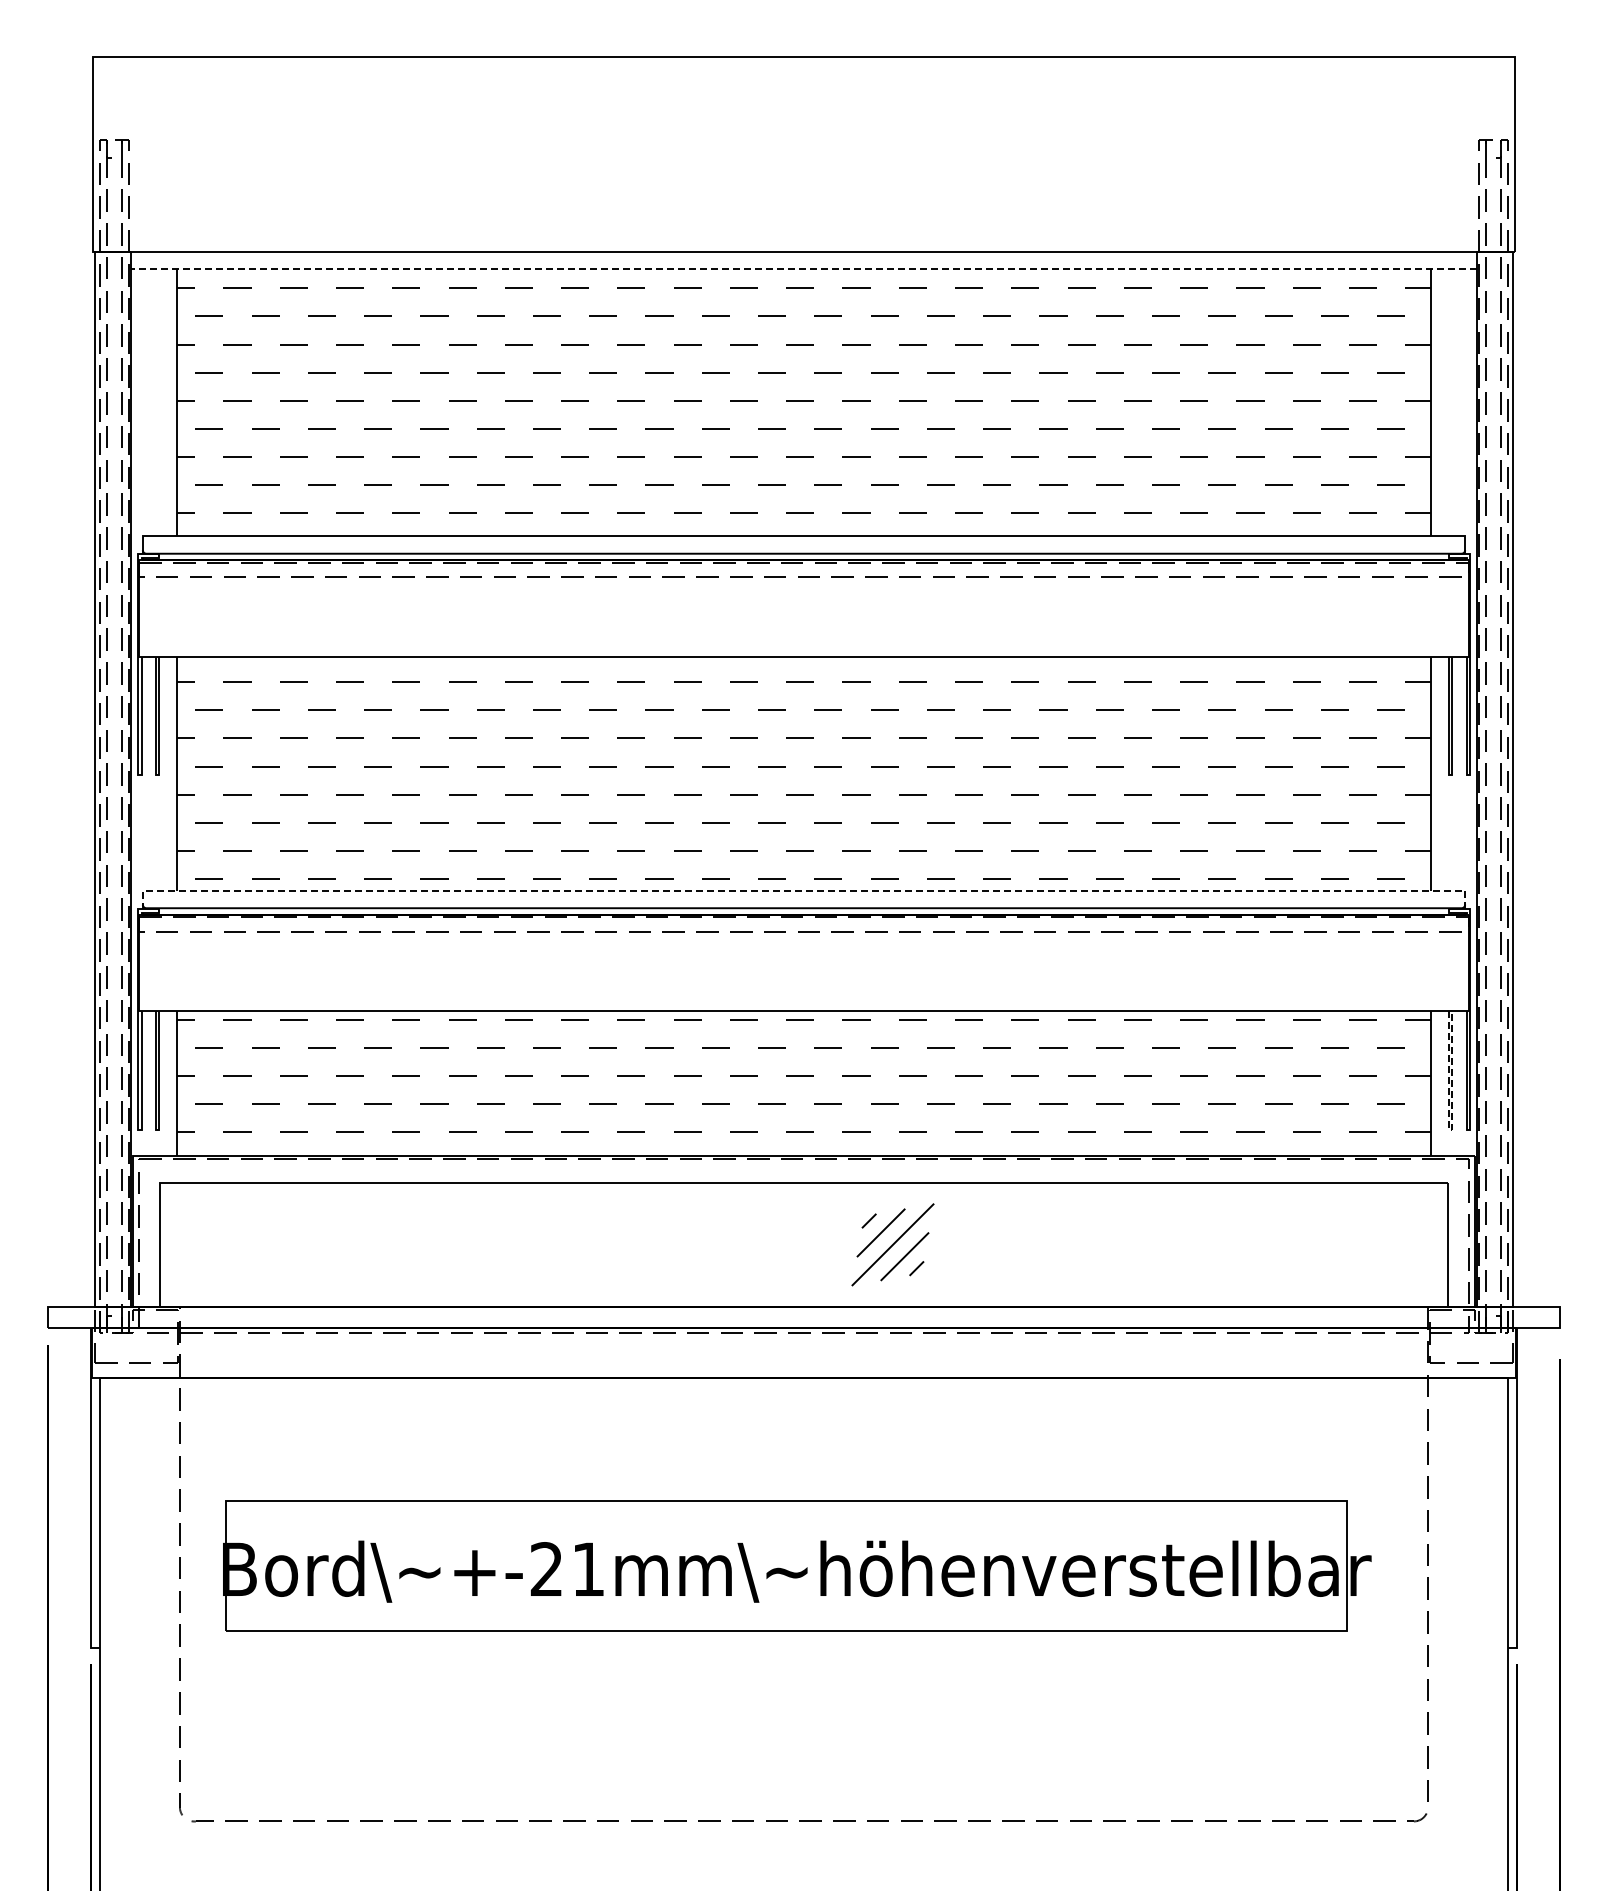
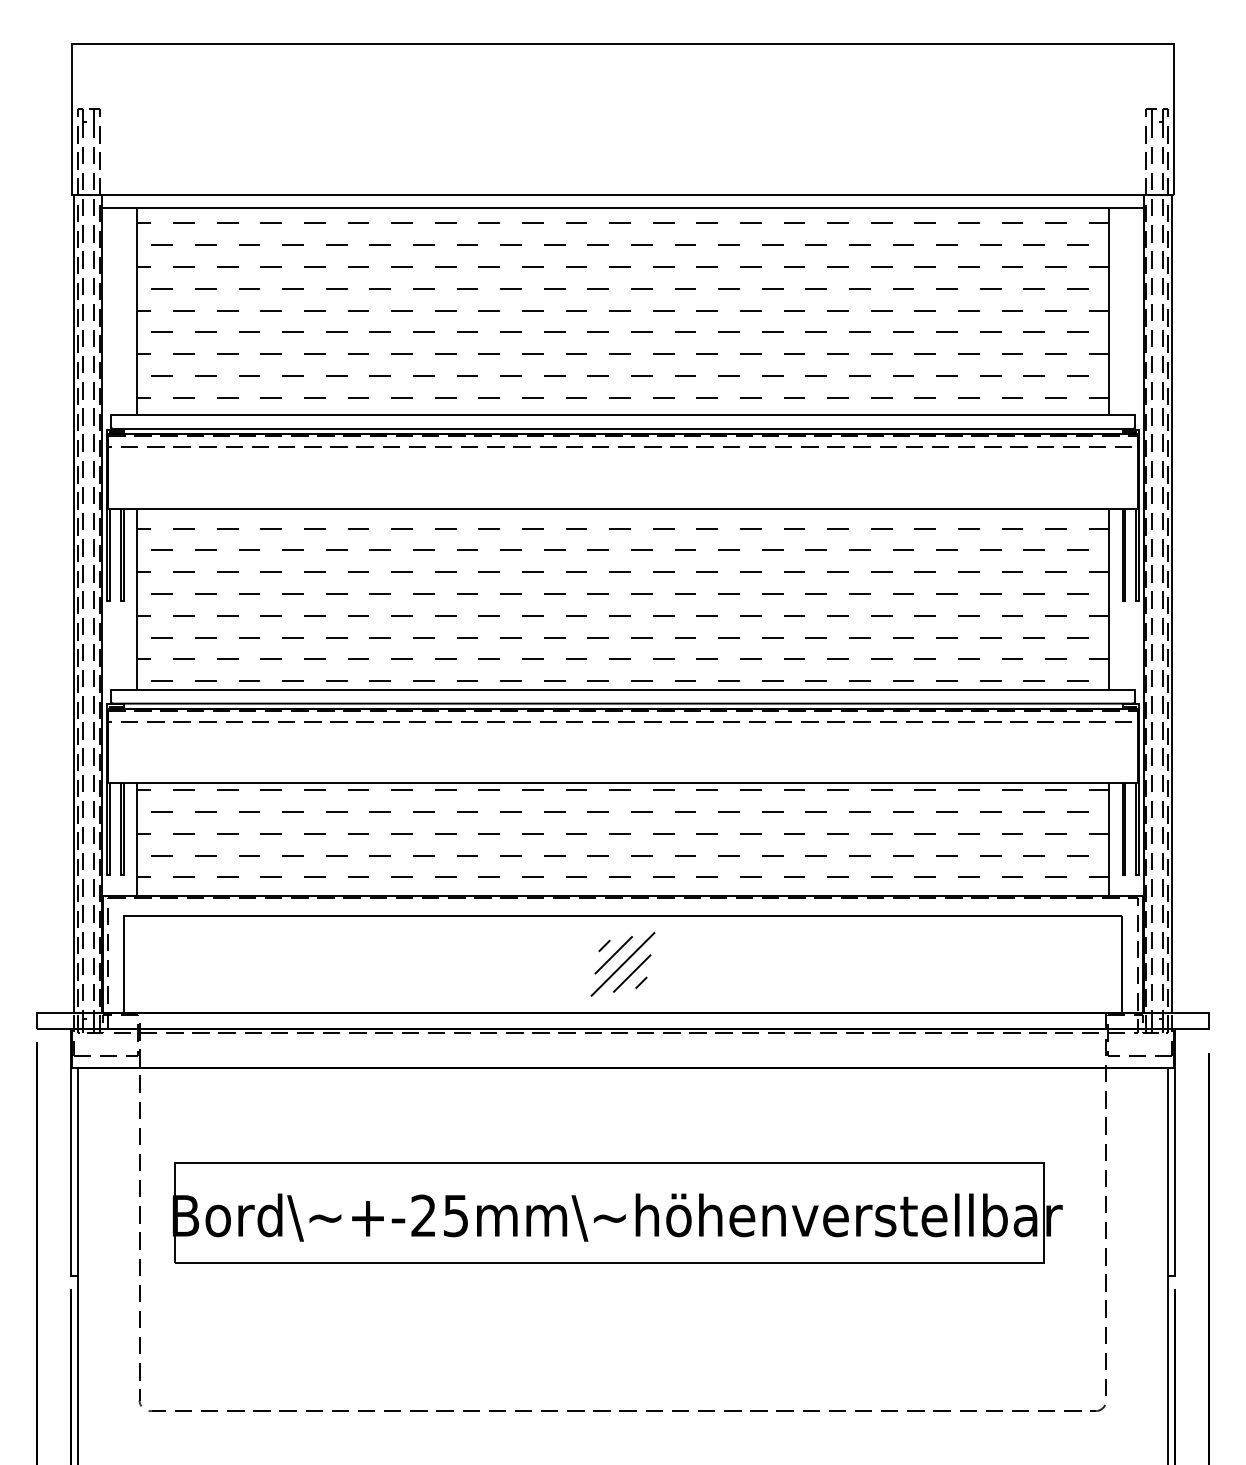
line: (804, 269) -> (623, 208), dashed -> solid
line: (803, 890) -> (622, 689), dashed -> solid
line: (1450, 1129) -> (1123, 875), dashed -> solid
part: (892, 1244) -> (622, 964), moved
text: (587, 1569) -> (455, 1215), +-21mm -> +-25mm

